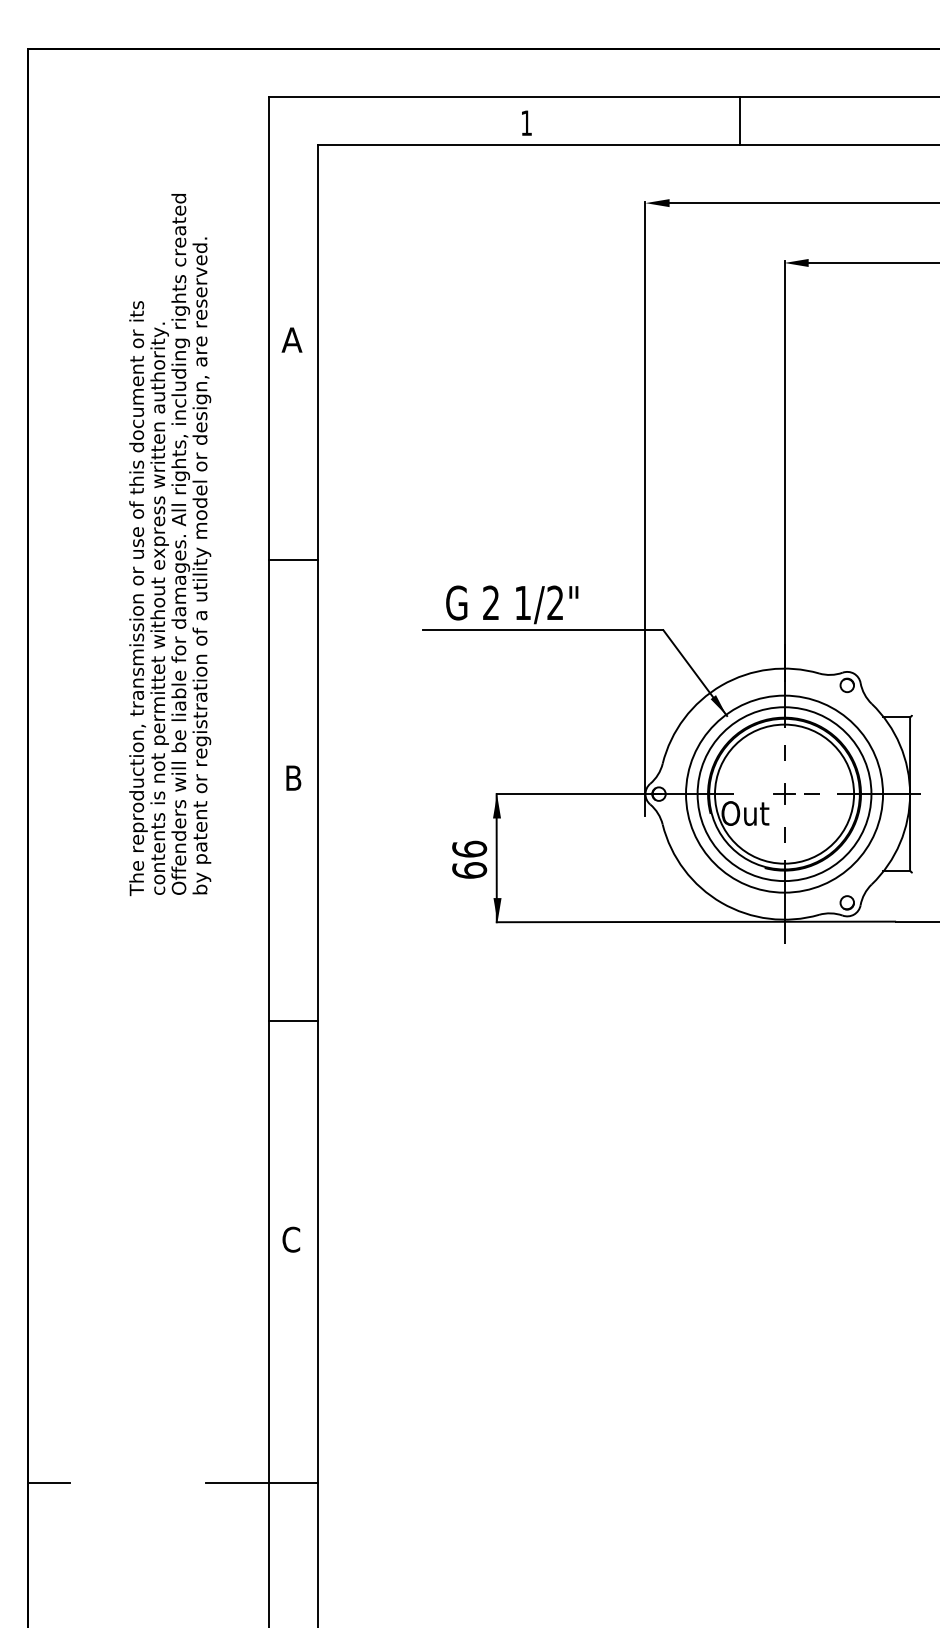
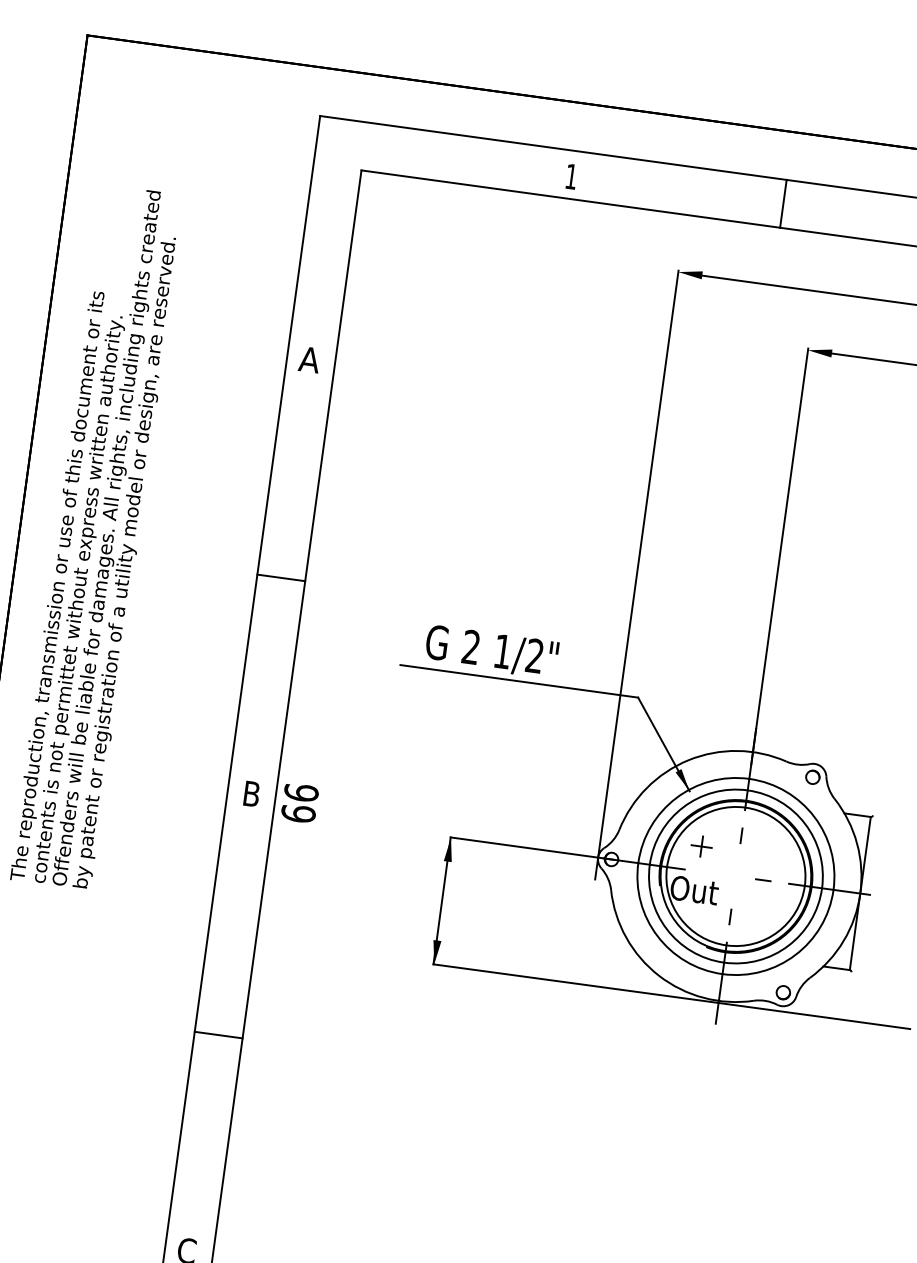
text: (170, 545) -> (97, 538), moved
part: (784, 793) -> (701, 845), moved
text: (469, 859) -> (299, 802), moved

